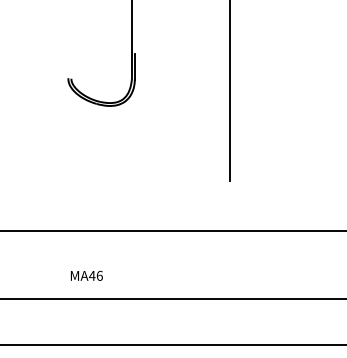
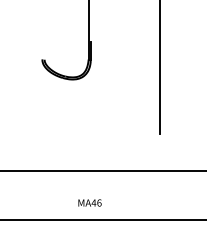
text: (86, 275) -> (89, 202), moved

